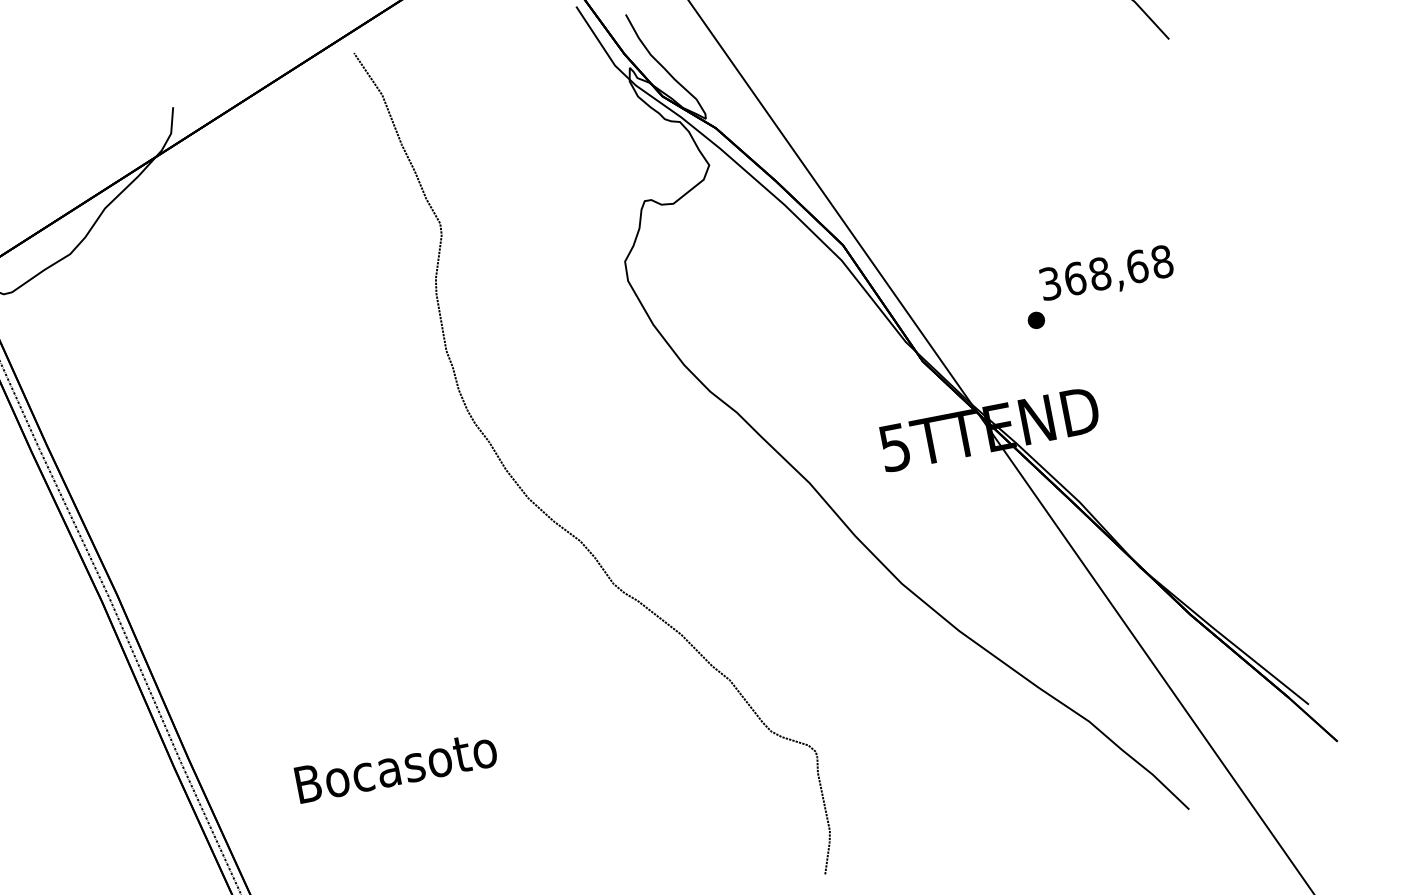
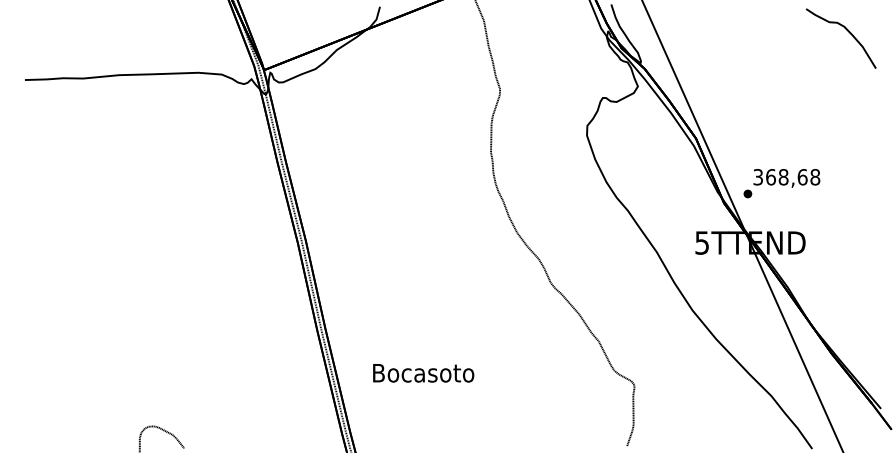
text: (1098, 287) -> (781, 183), moved
text: (396, 767) -> (423, 373), moved

